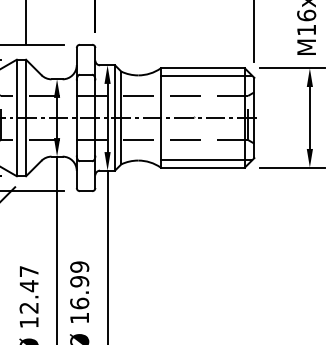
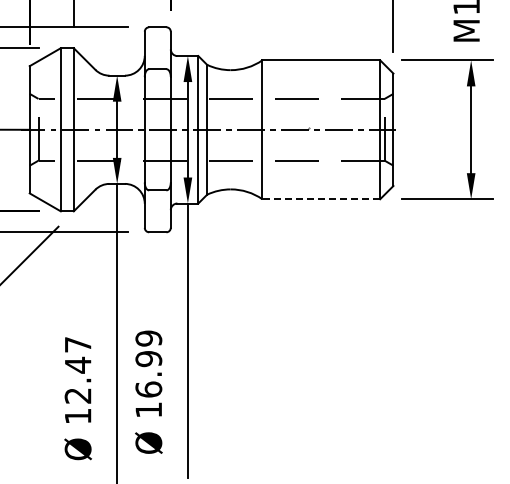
line: (206, 75) -> (326, 70), removed
line: (206, 159) -> (326, 188), removed
line: (202, 167) -> (321, 199), solid -> dashed

